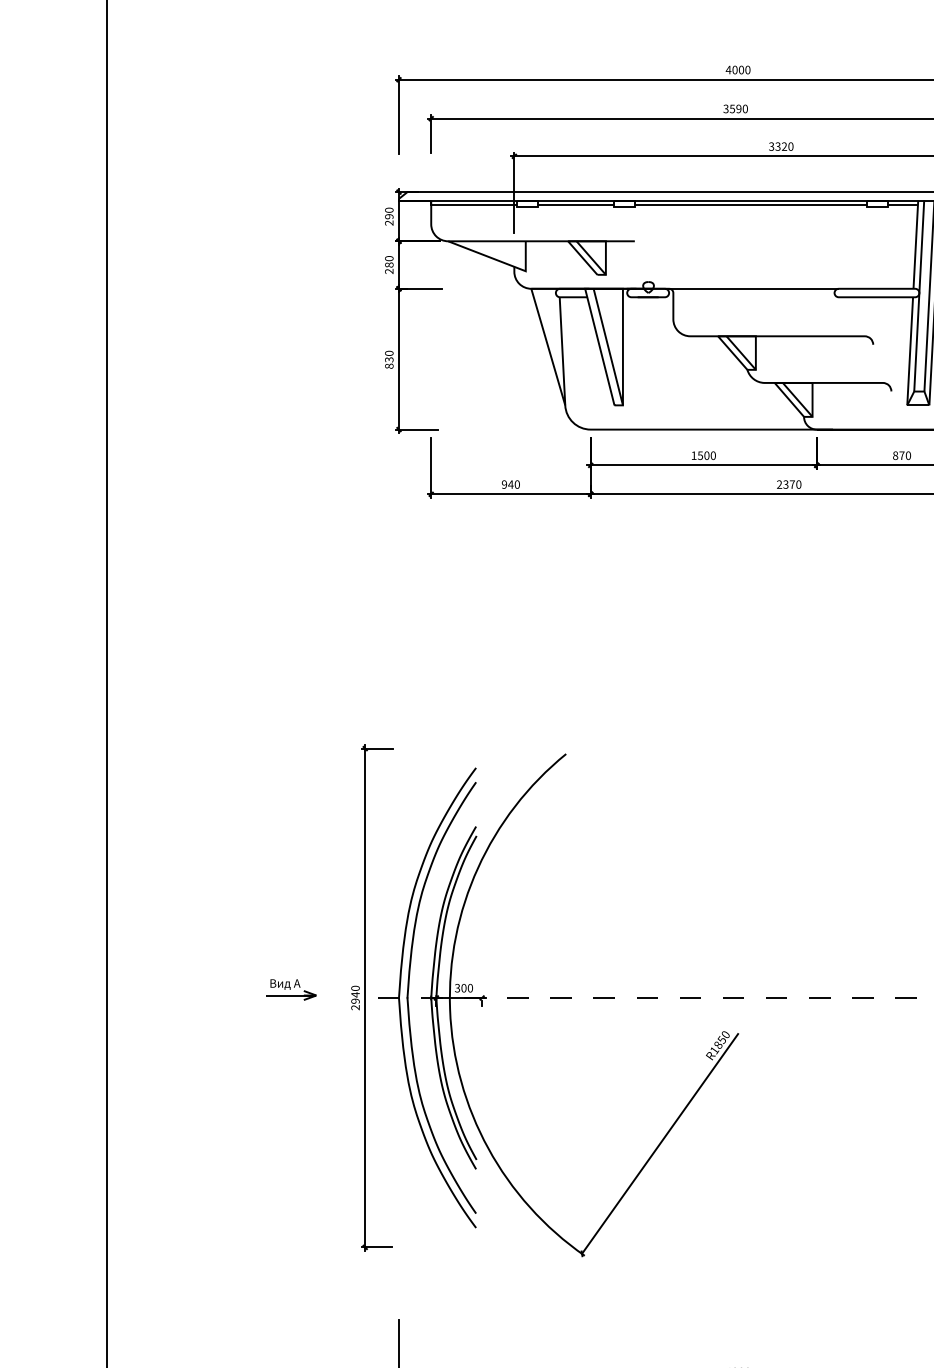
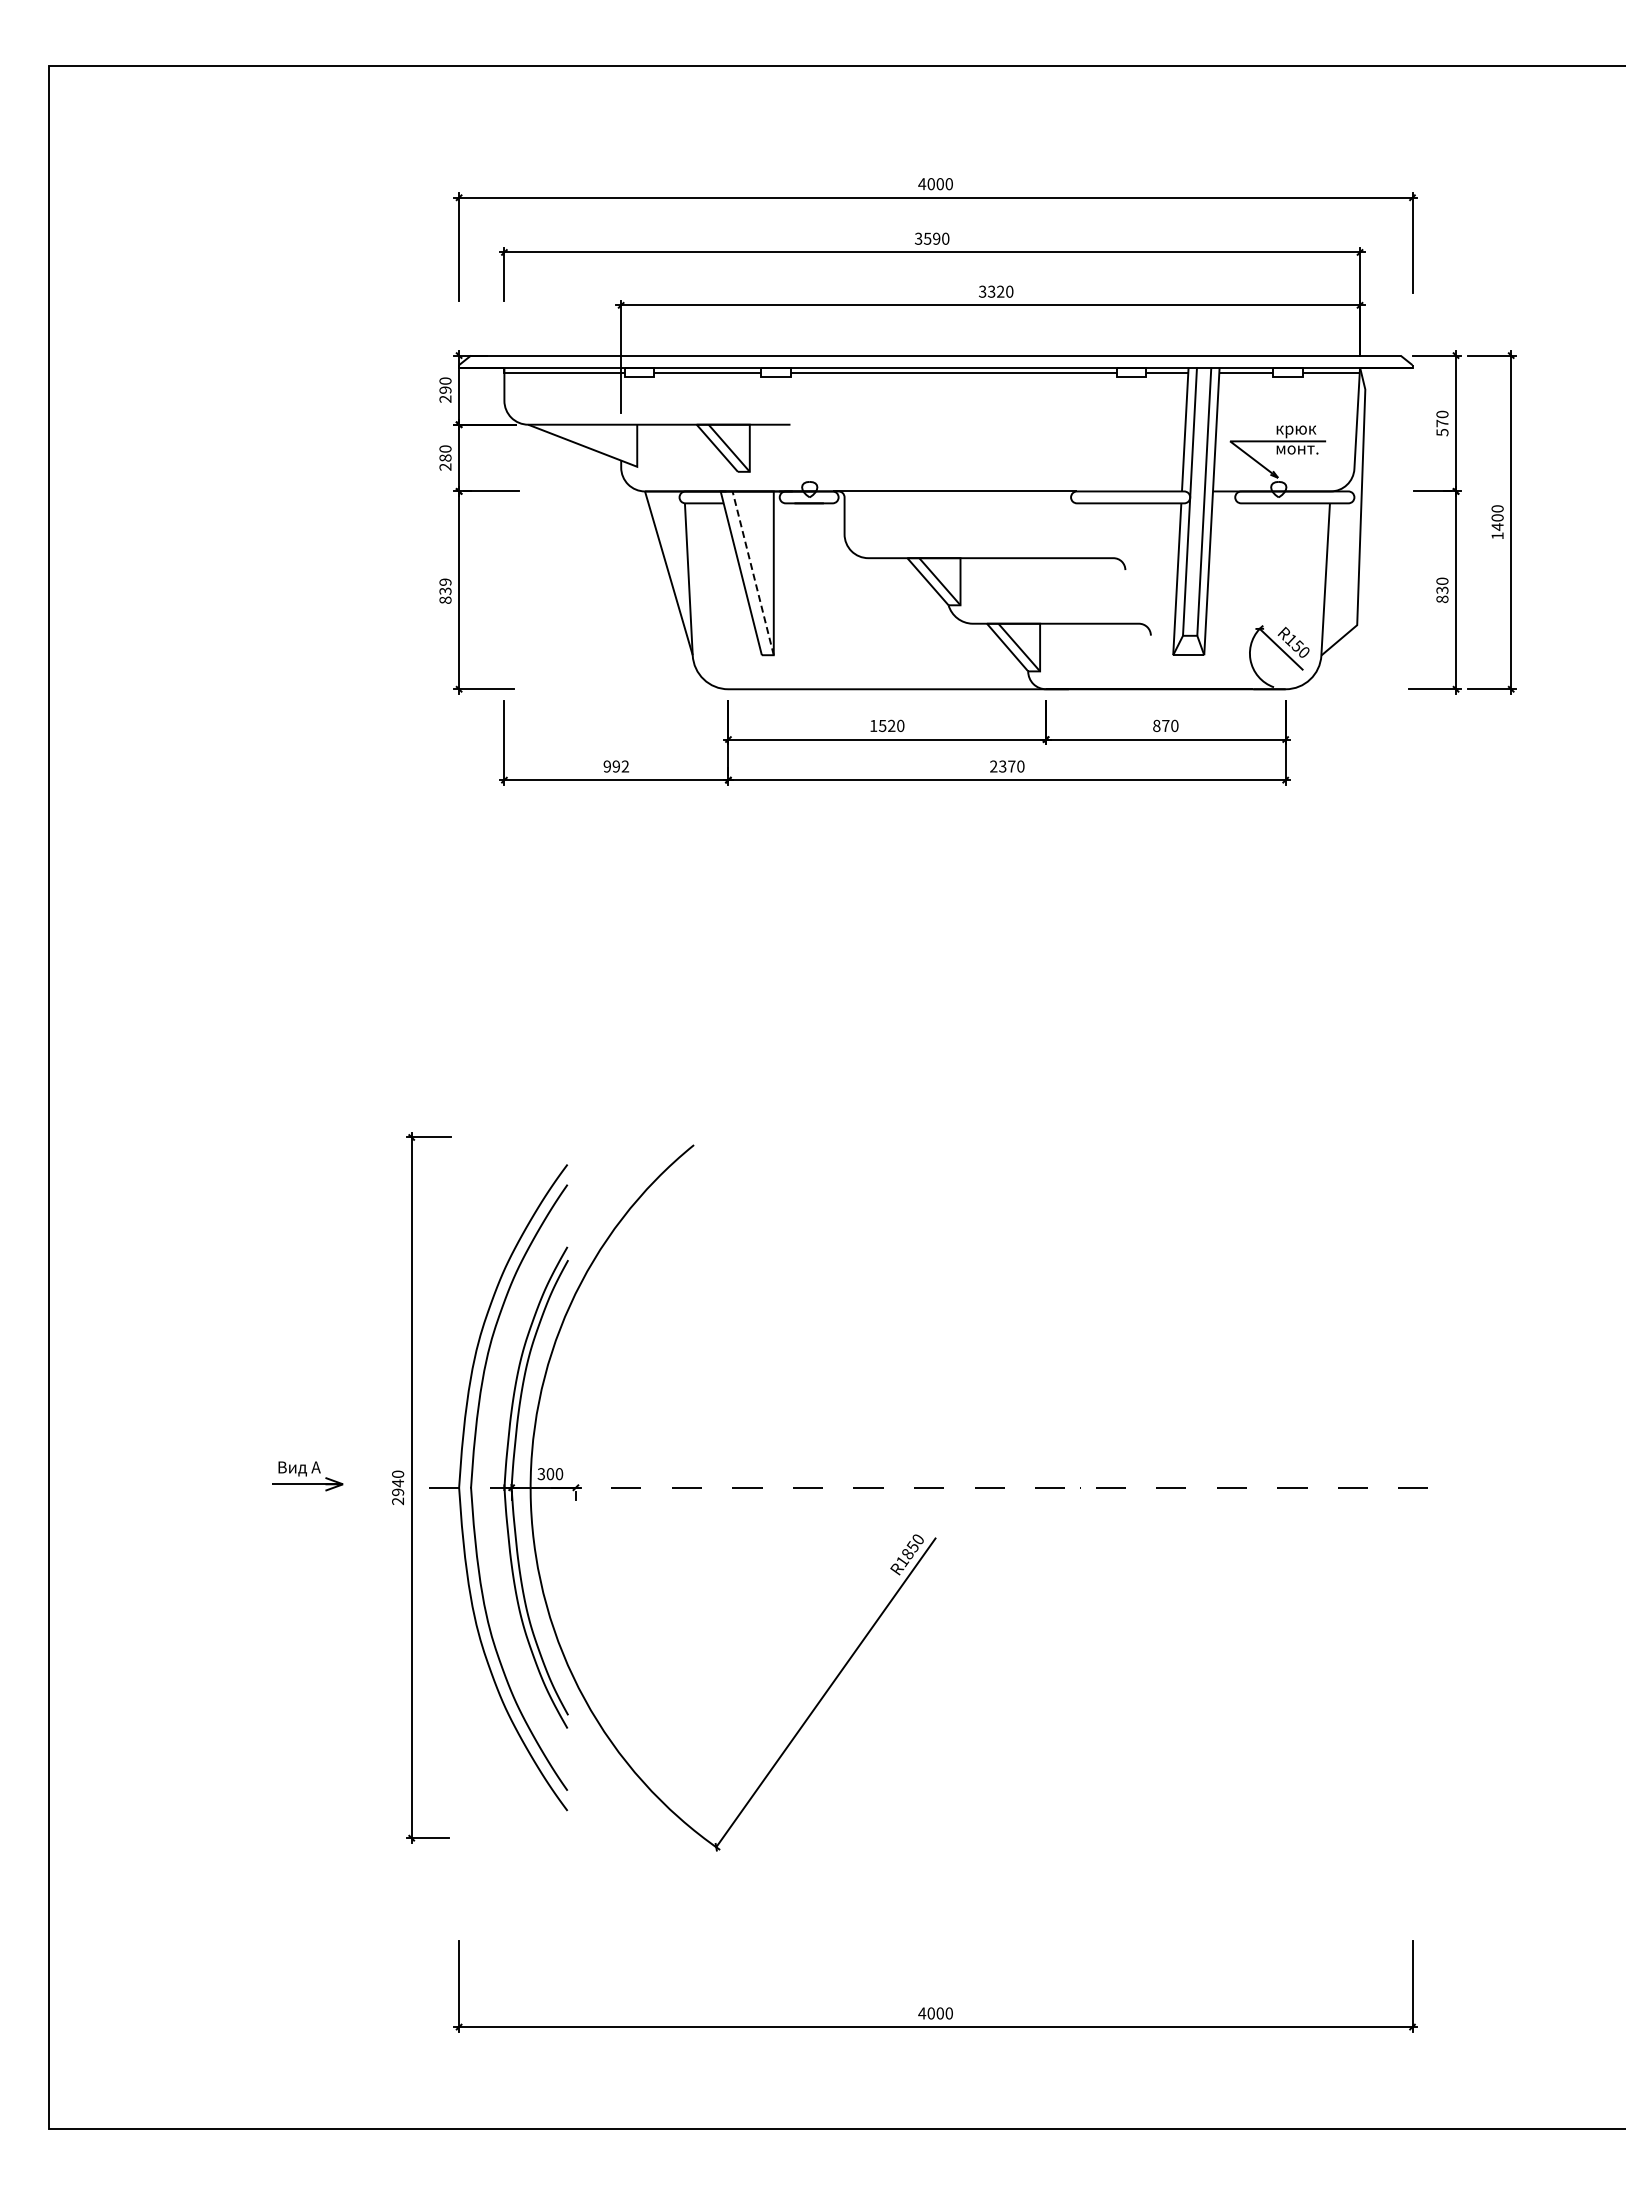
line: (608, 346) -> (753, 572), solid -> dashed
text: (389, 352) -> (445, 581), 830 -> 839
text: (706, 456) -> (891, 726), 1500 -> 1520
text: (513, 484) -> (620, 766), 940 -> 992

